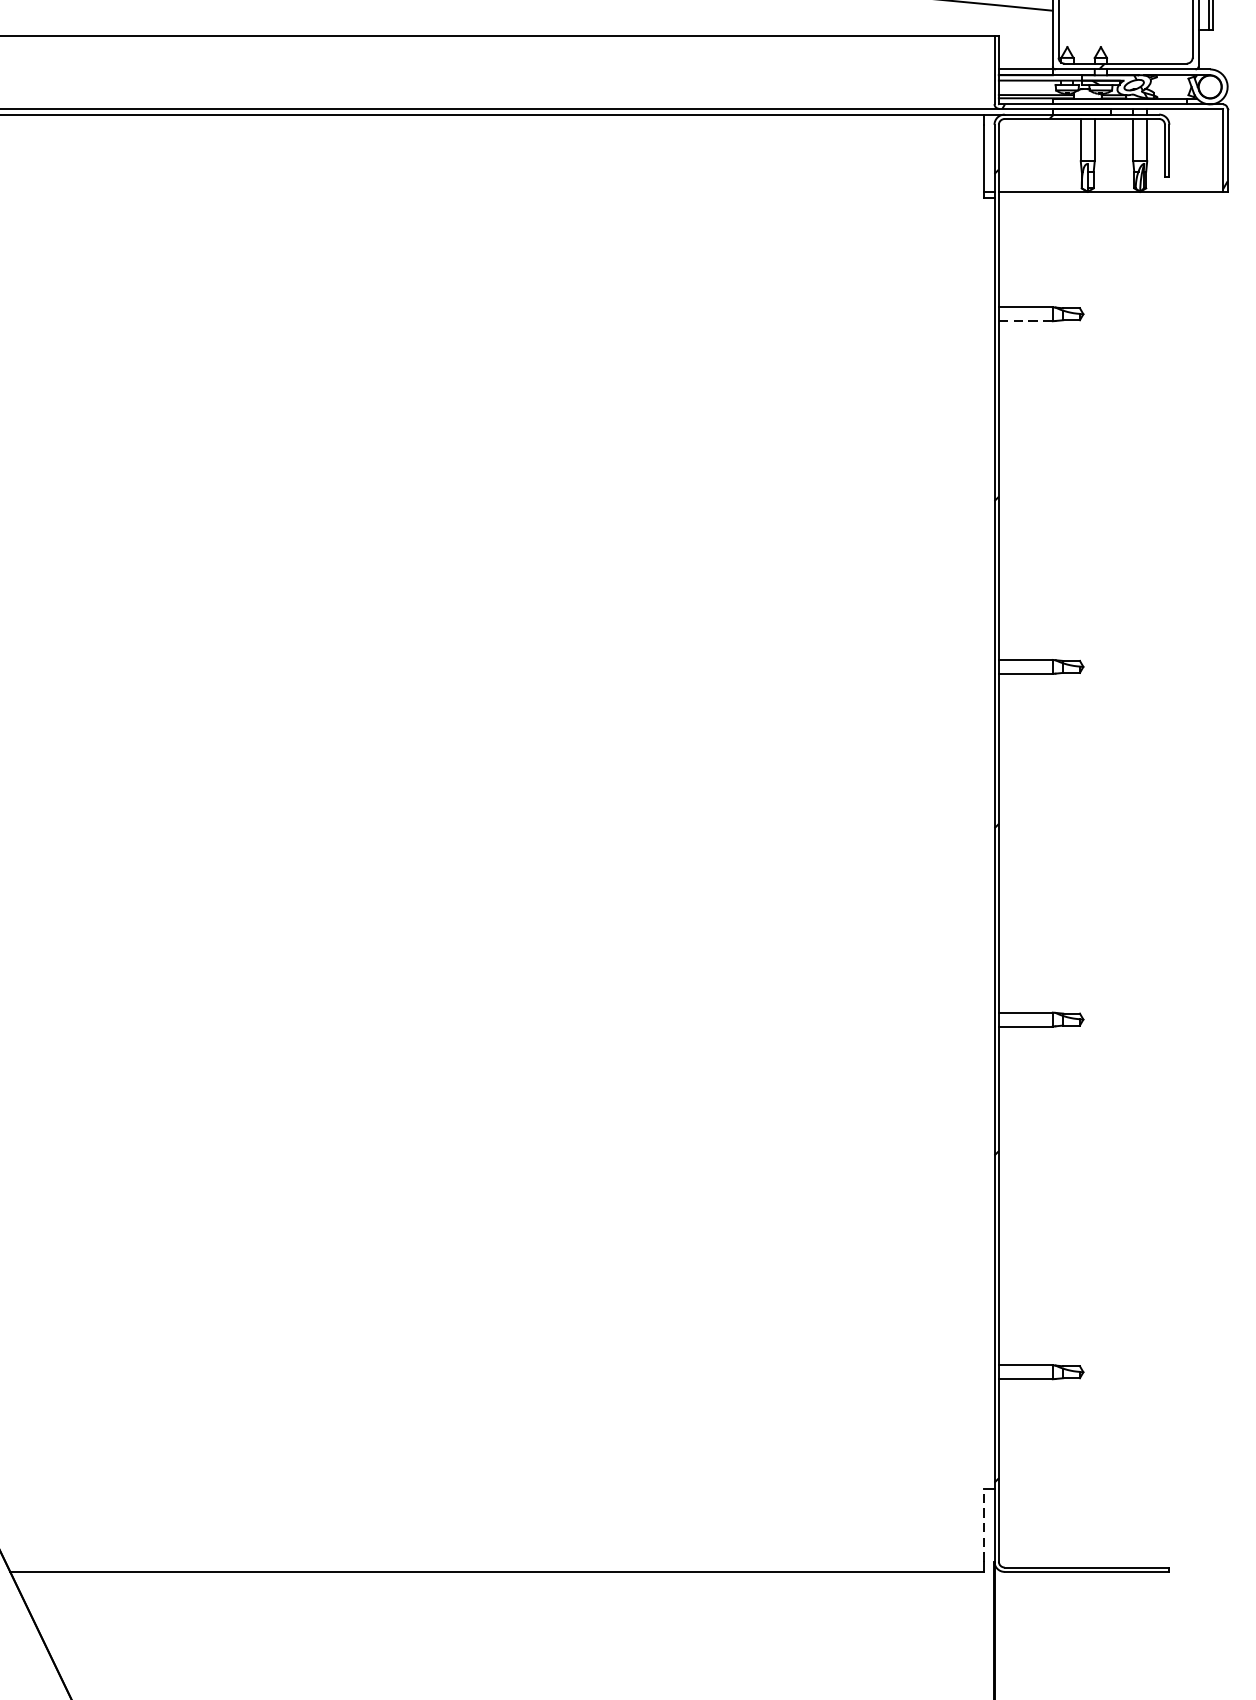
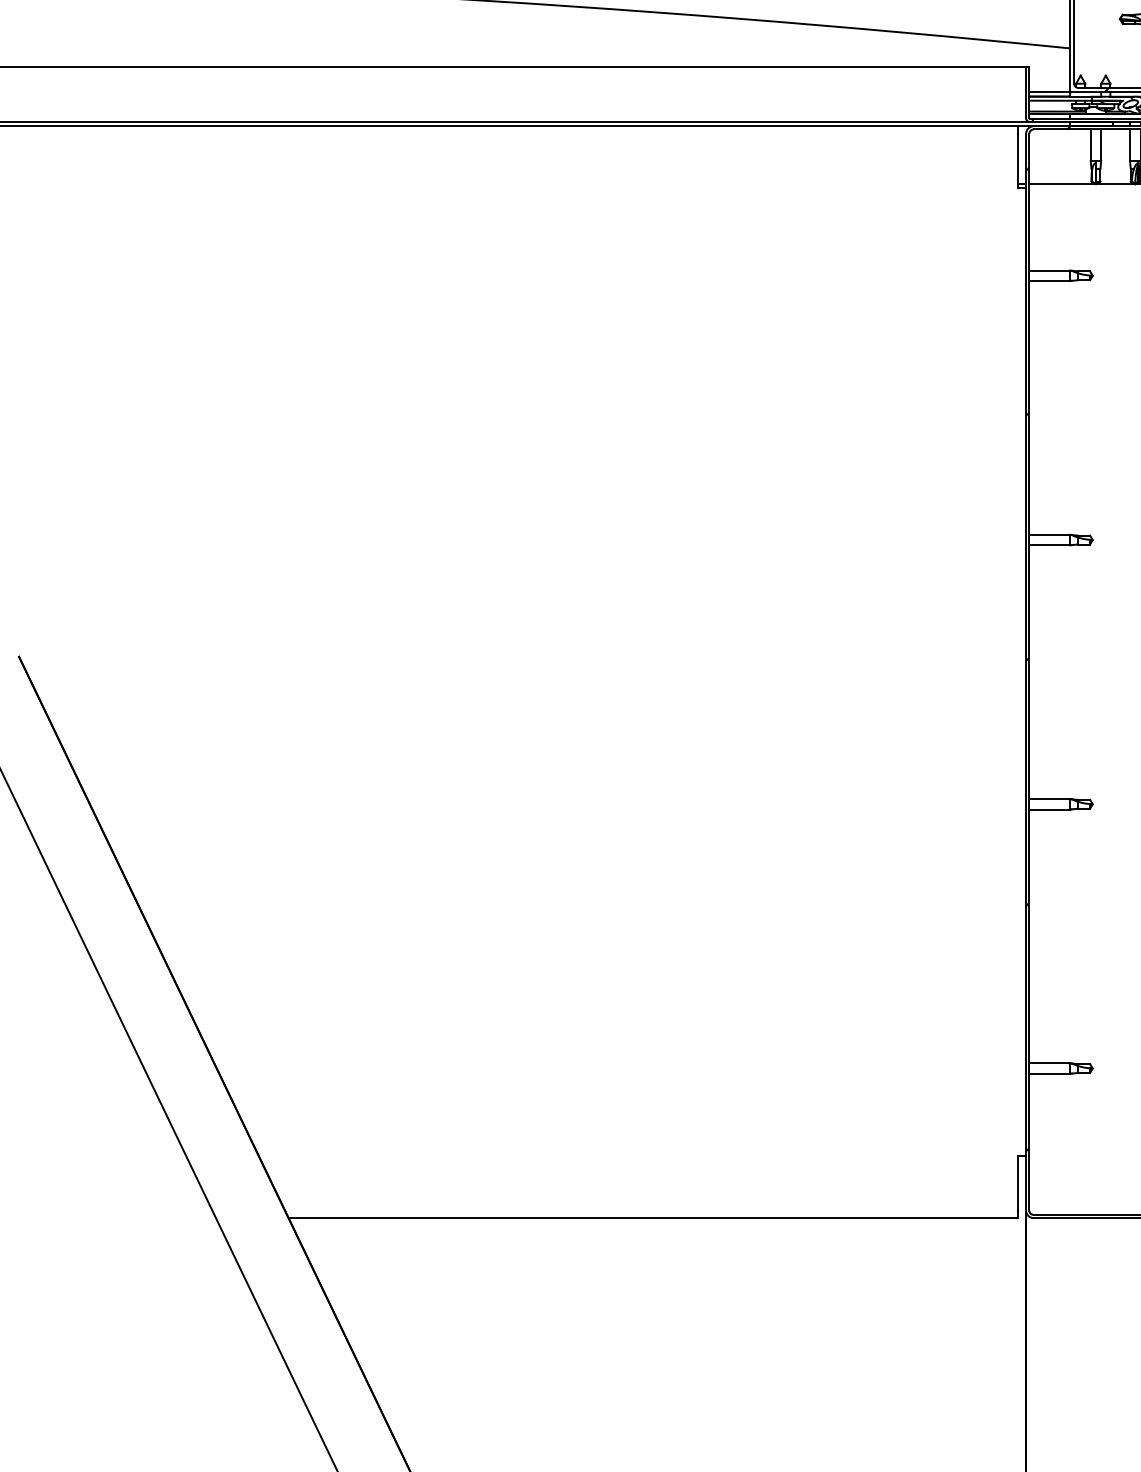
line: (1027, 321) -> (1050, 281), dashed -> solid
line: (984, 1524) -> (1018, 1182), dashed -> solid

